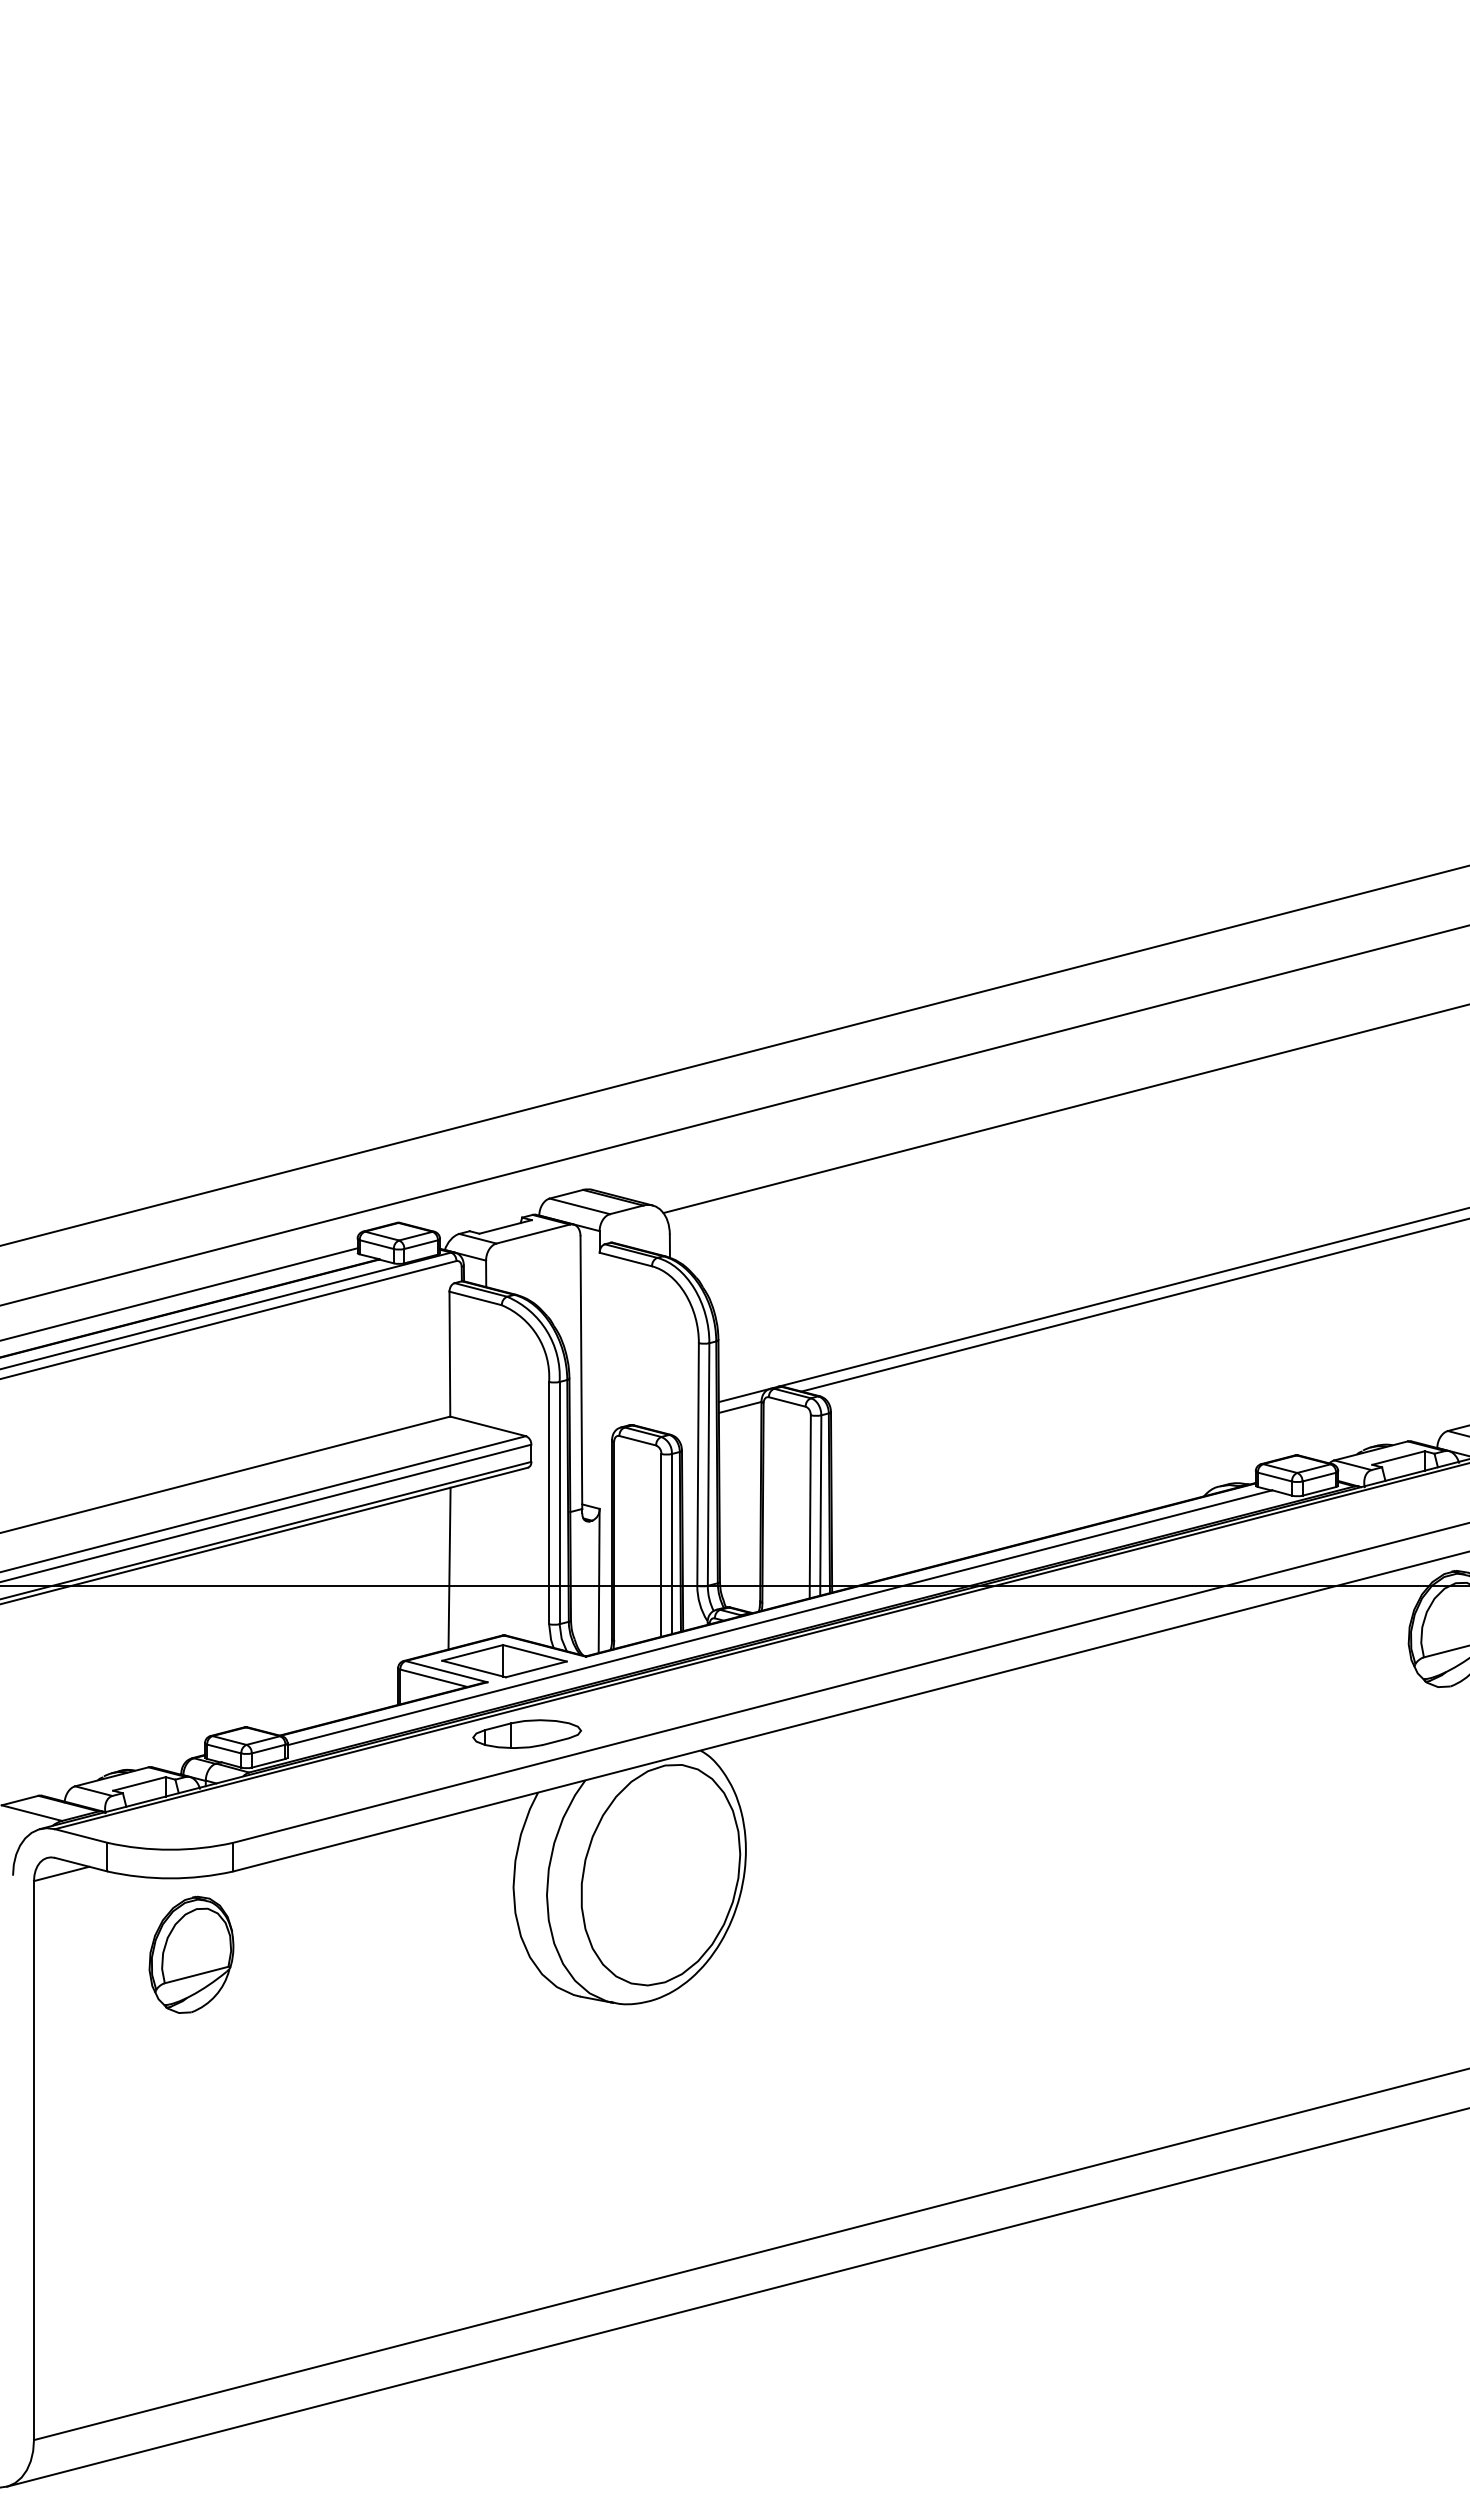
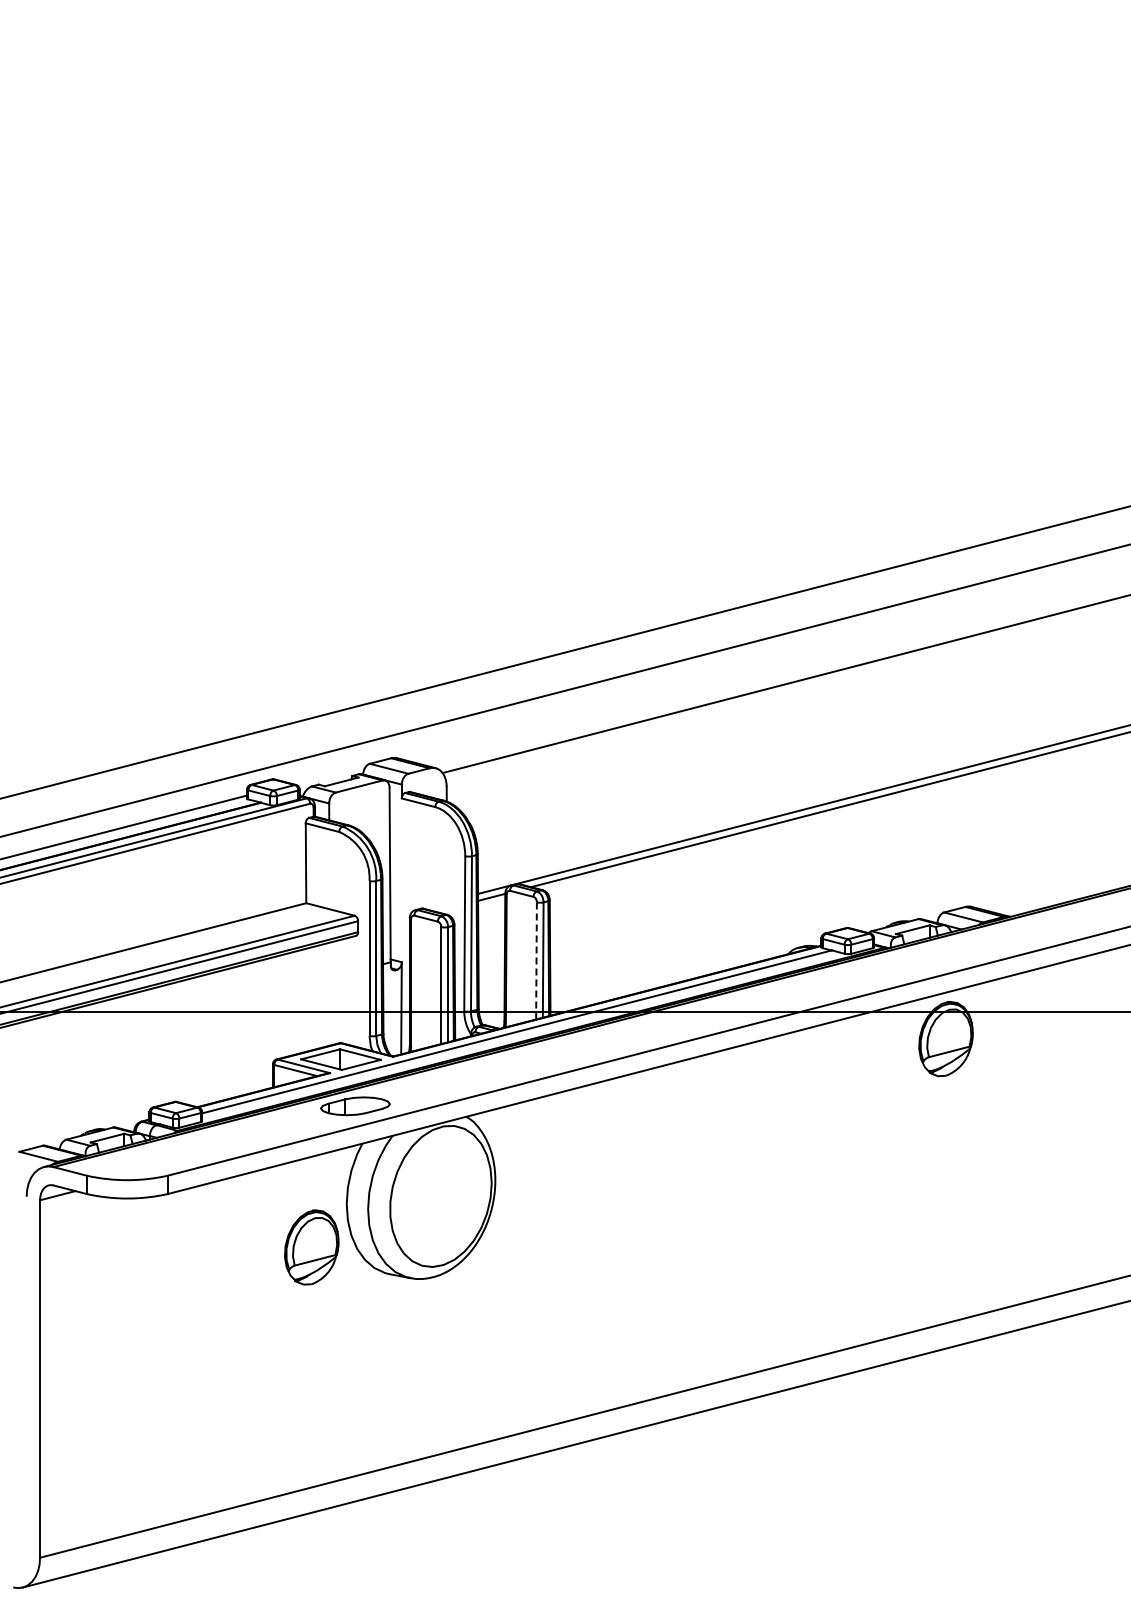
line: (810, 1506) -> (536, 960), solid -> dashed
line: (449, 1568) -> (305, 1000), removed
part: (191, 1954) -> (311, 1247), moved

